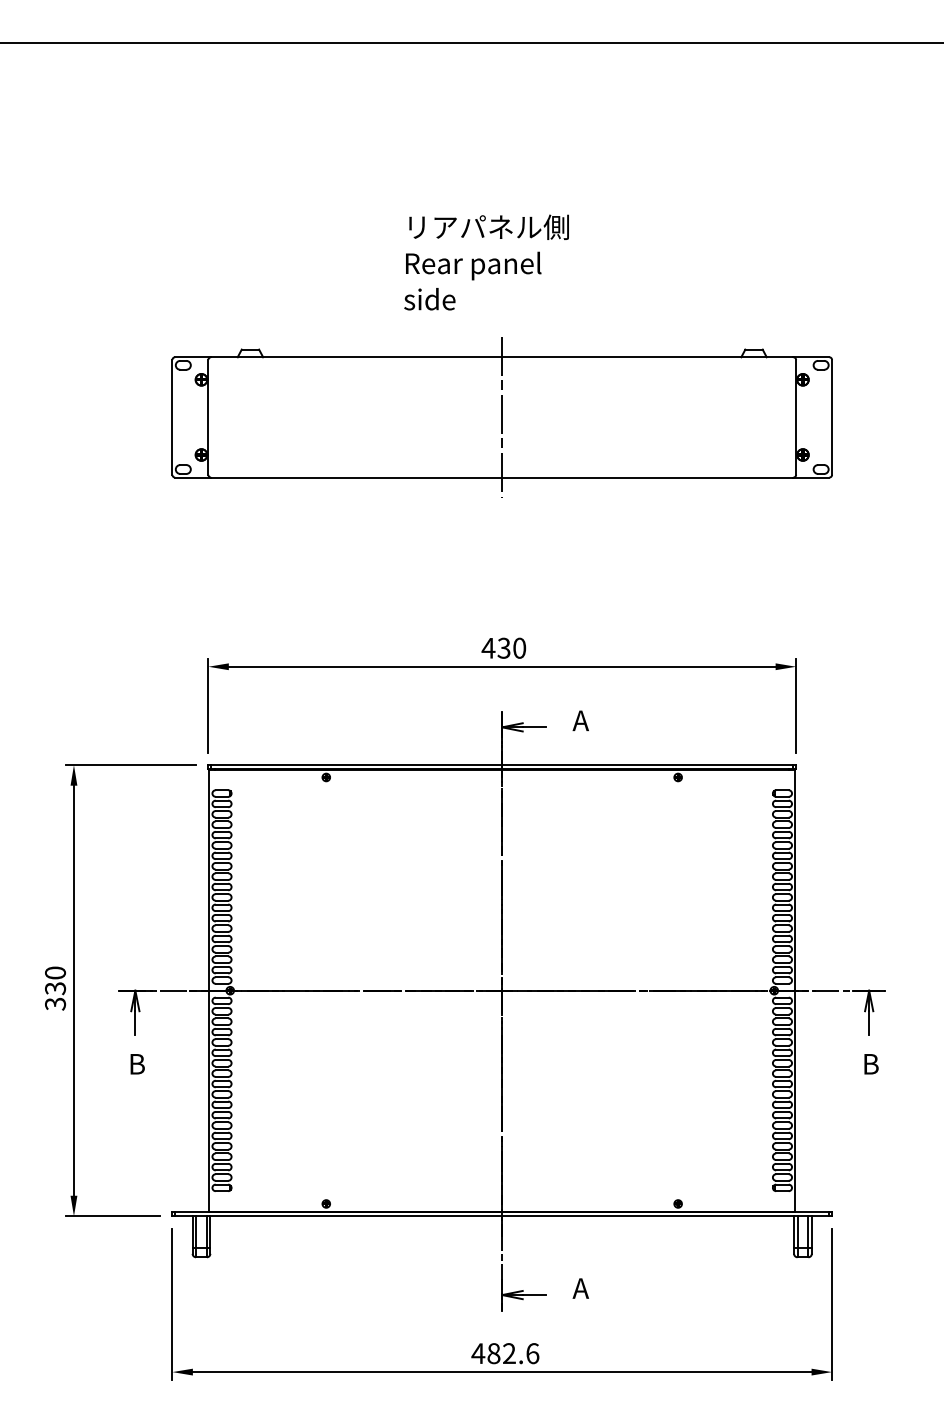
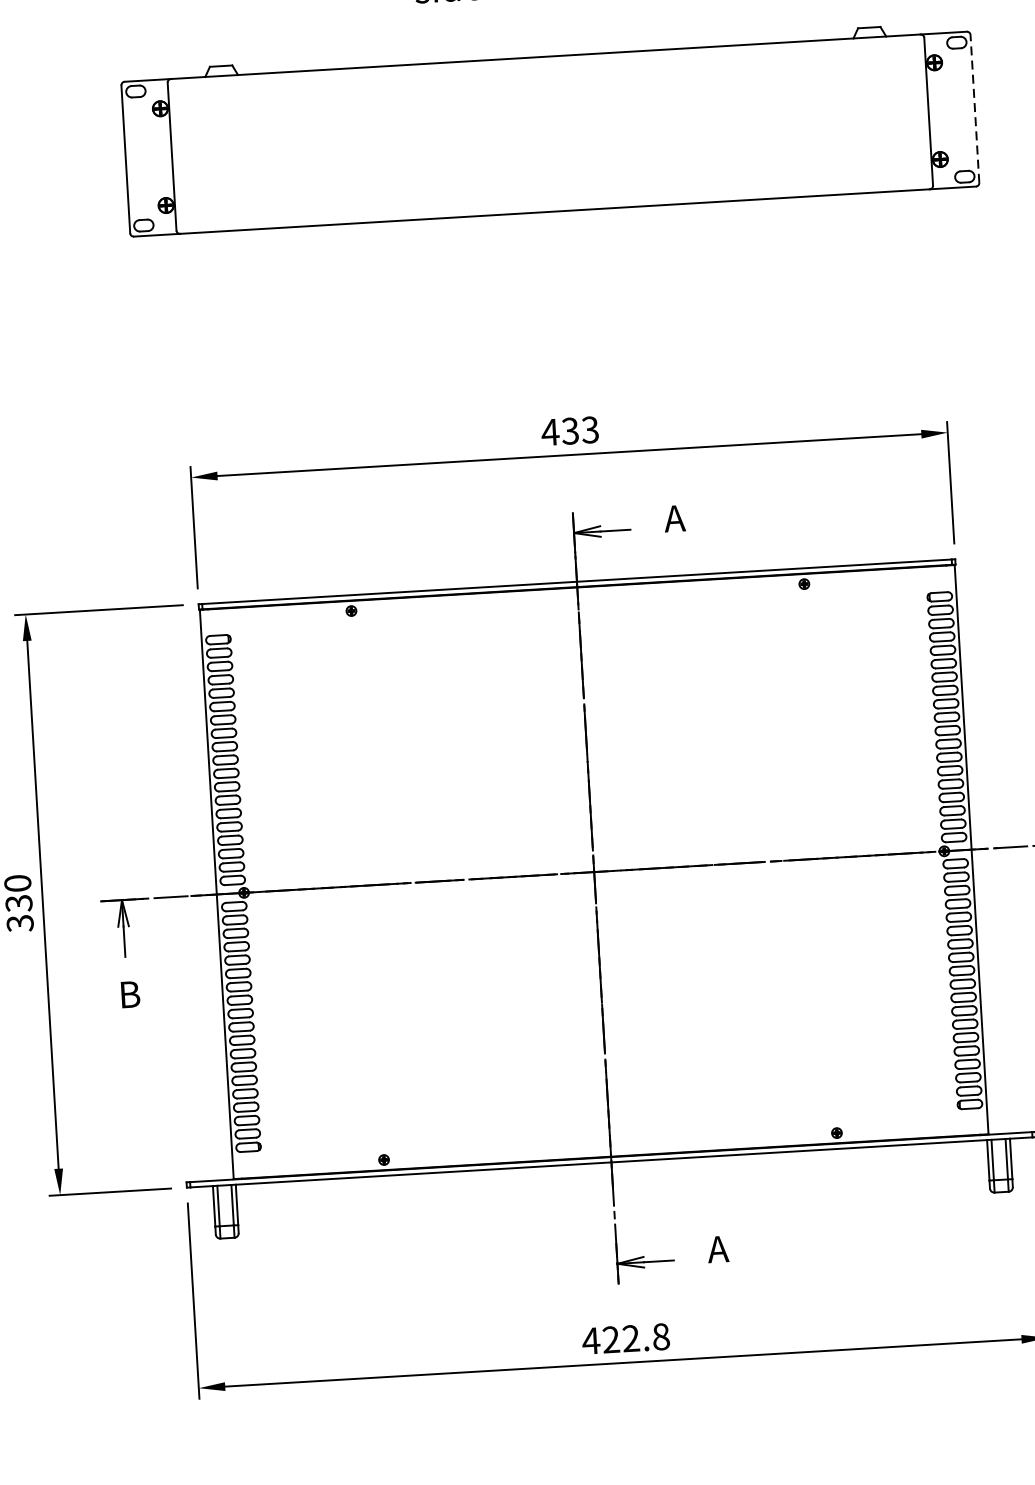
line: (832, 416) -> (975, 107), solid -> dashed
line: (502, 417) -> (550, 134), removed
text: (519, 647) -> (590, 428), 430 -> 433
text: (513, 1353) -> (636, 1338), 482.6 -> 422.8

